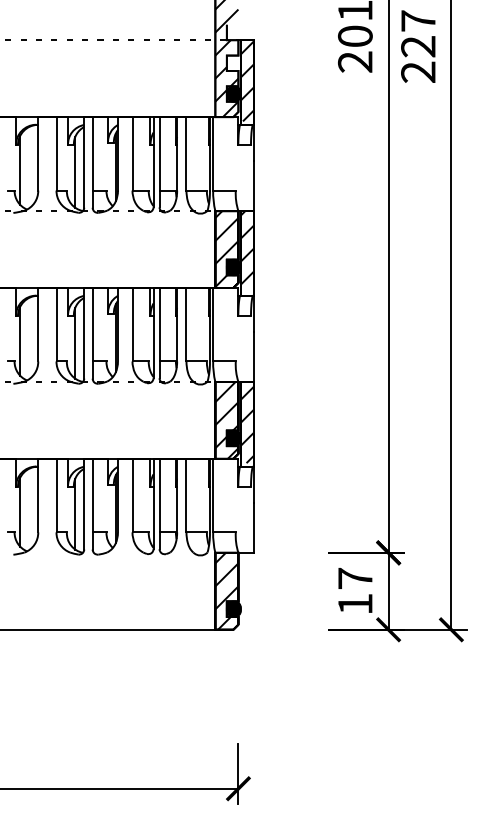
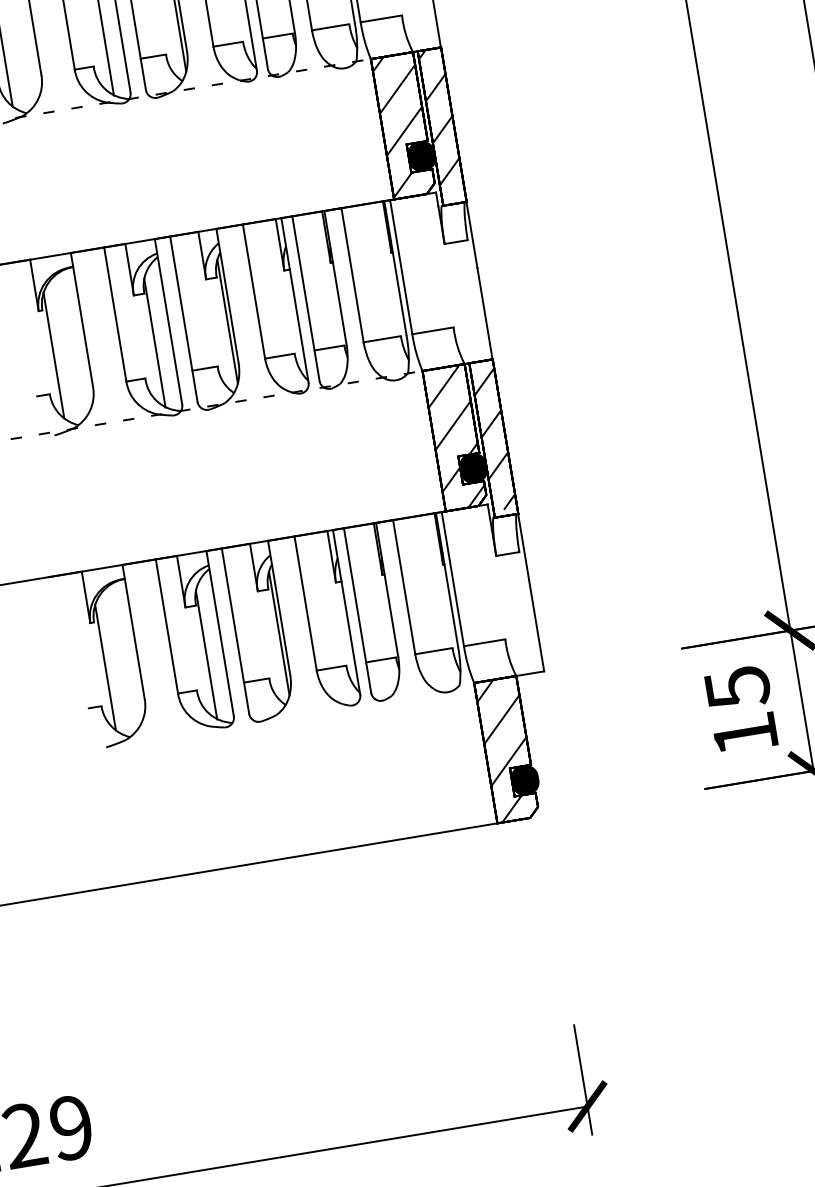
text: (355, 578) -> (737, 687), 17 -> 15

